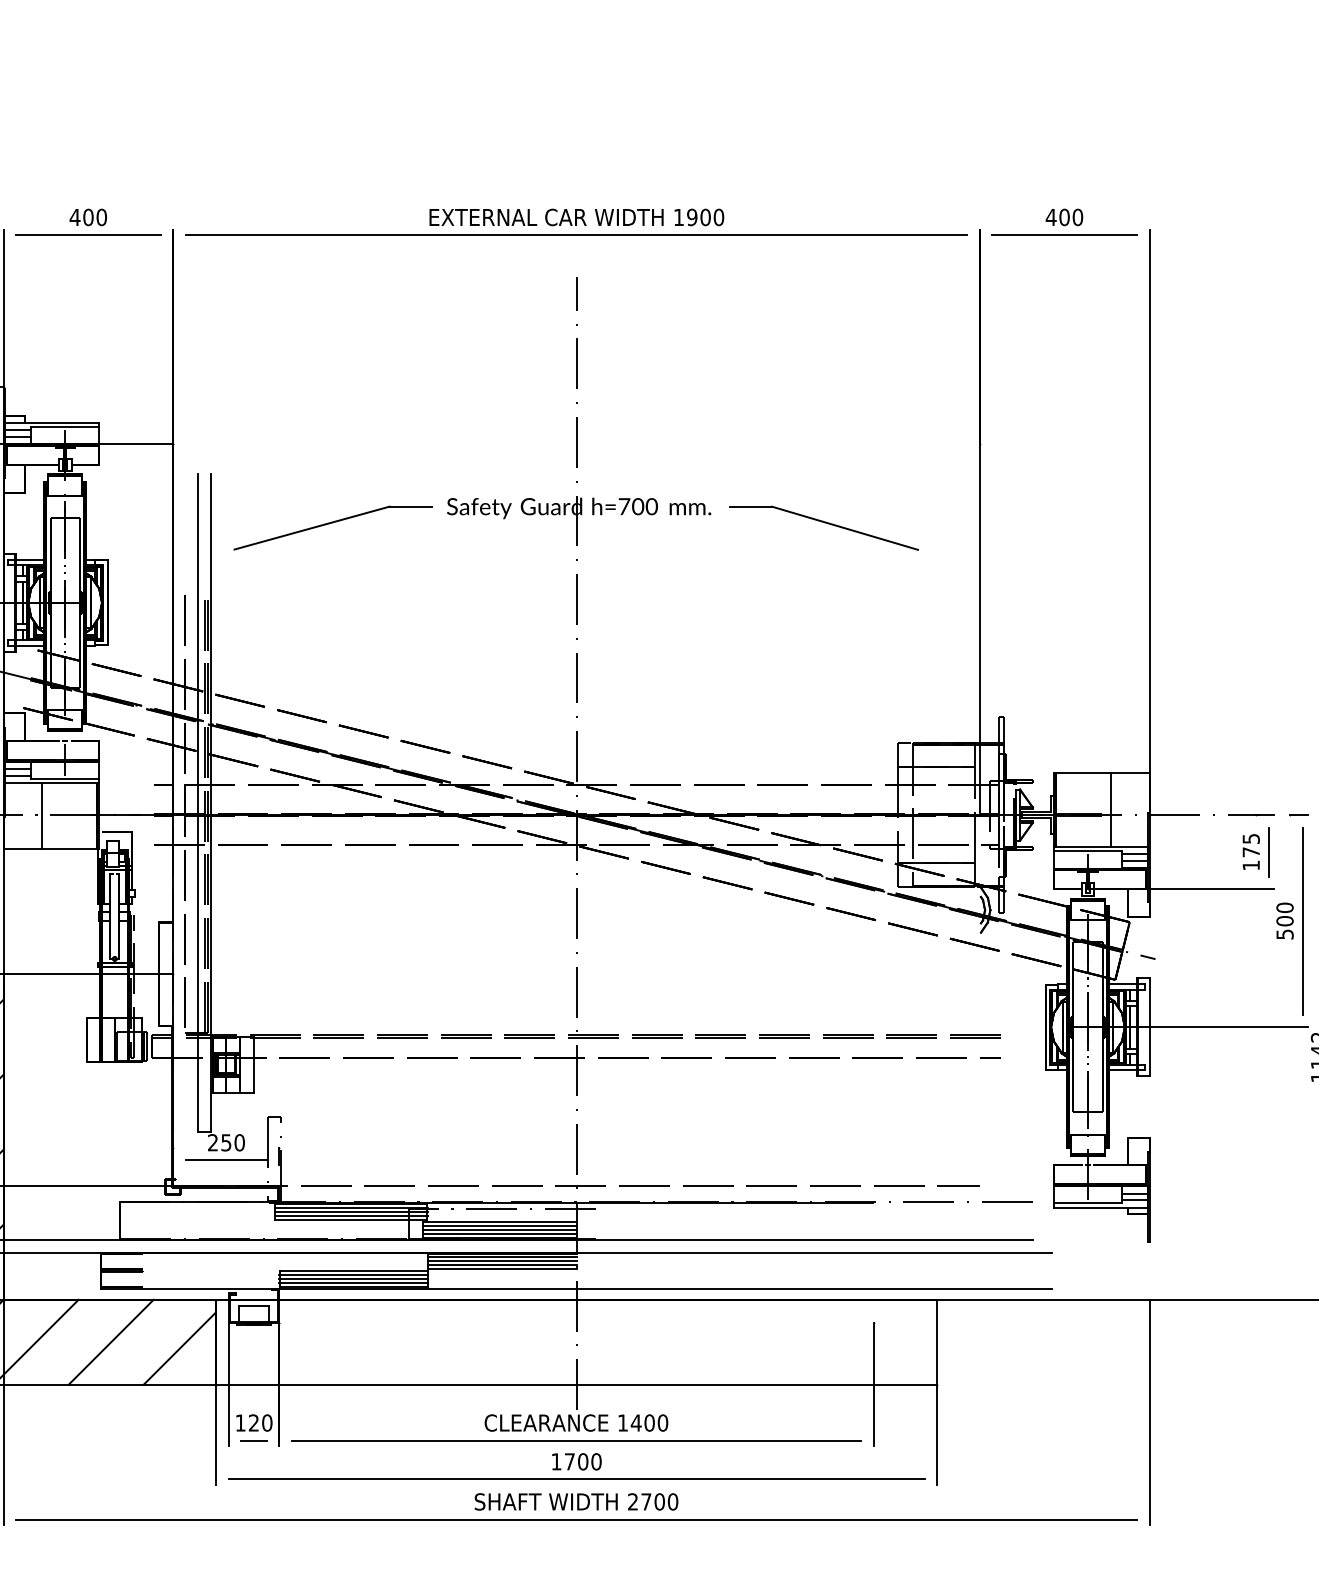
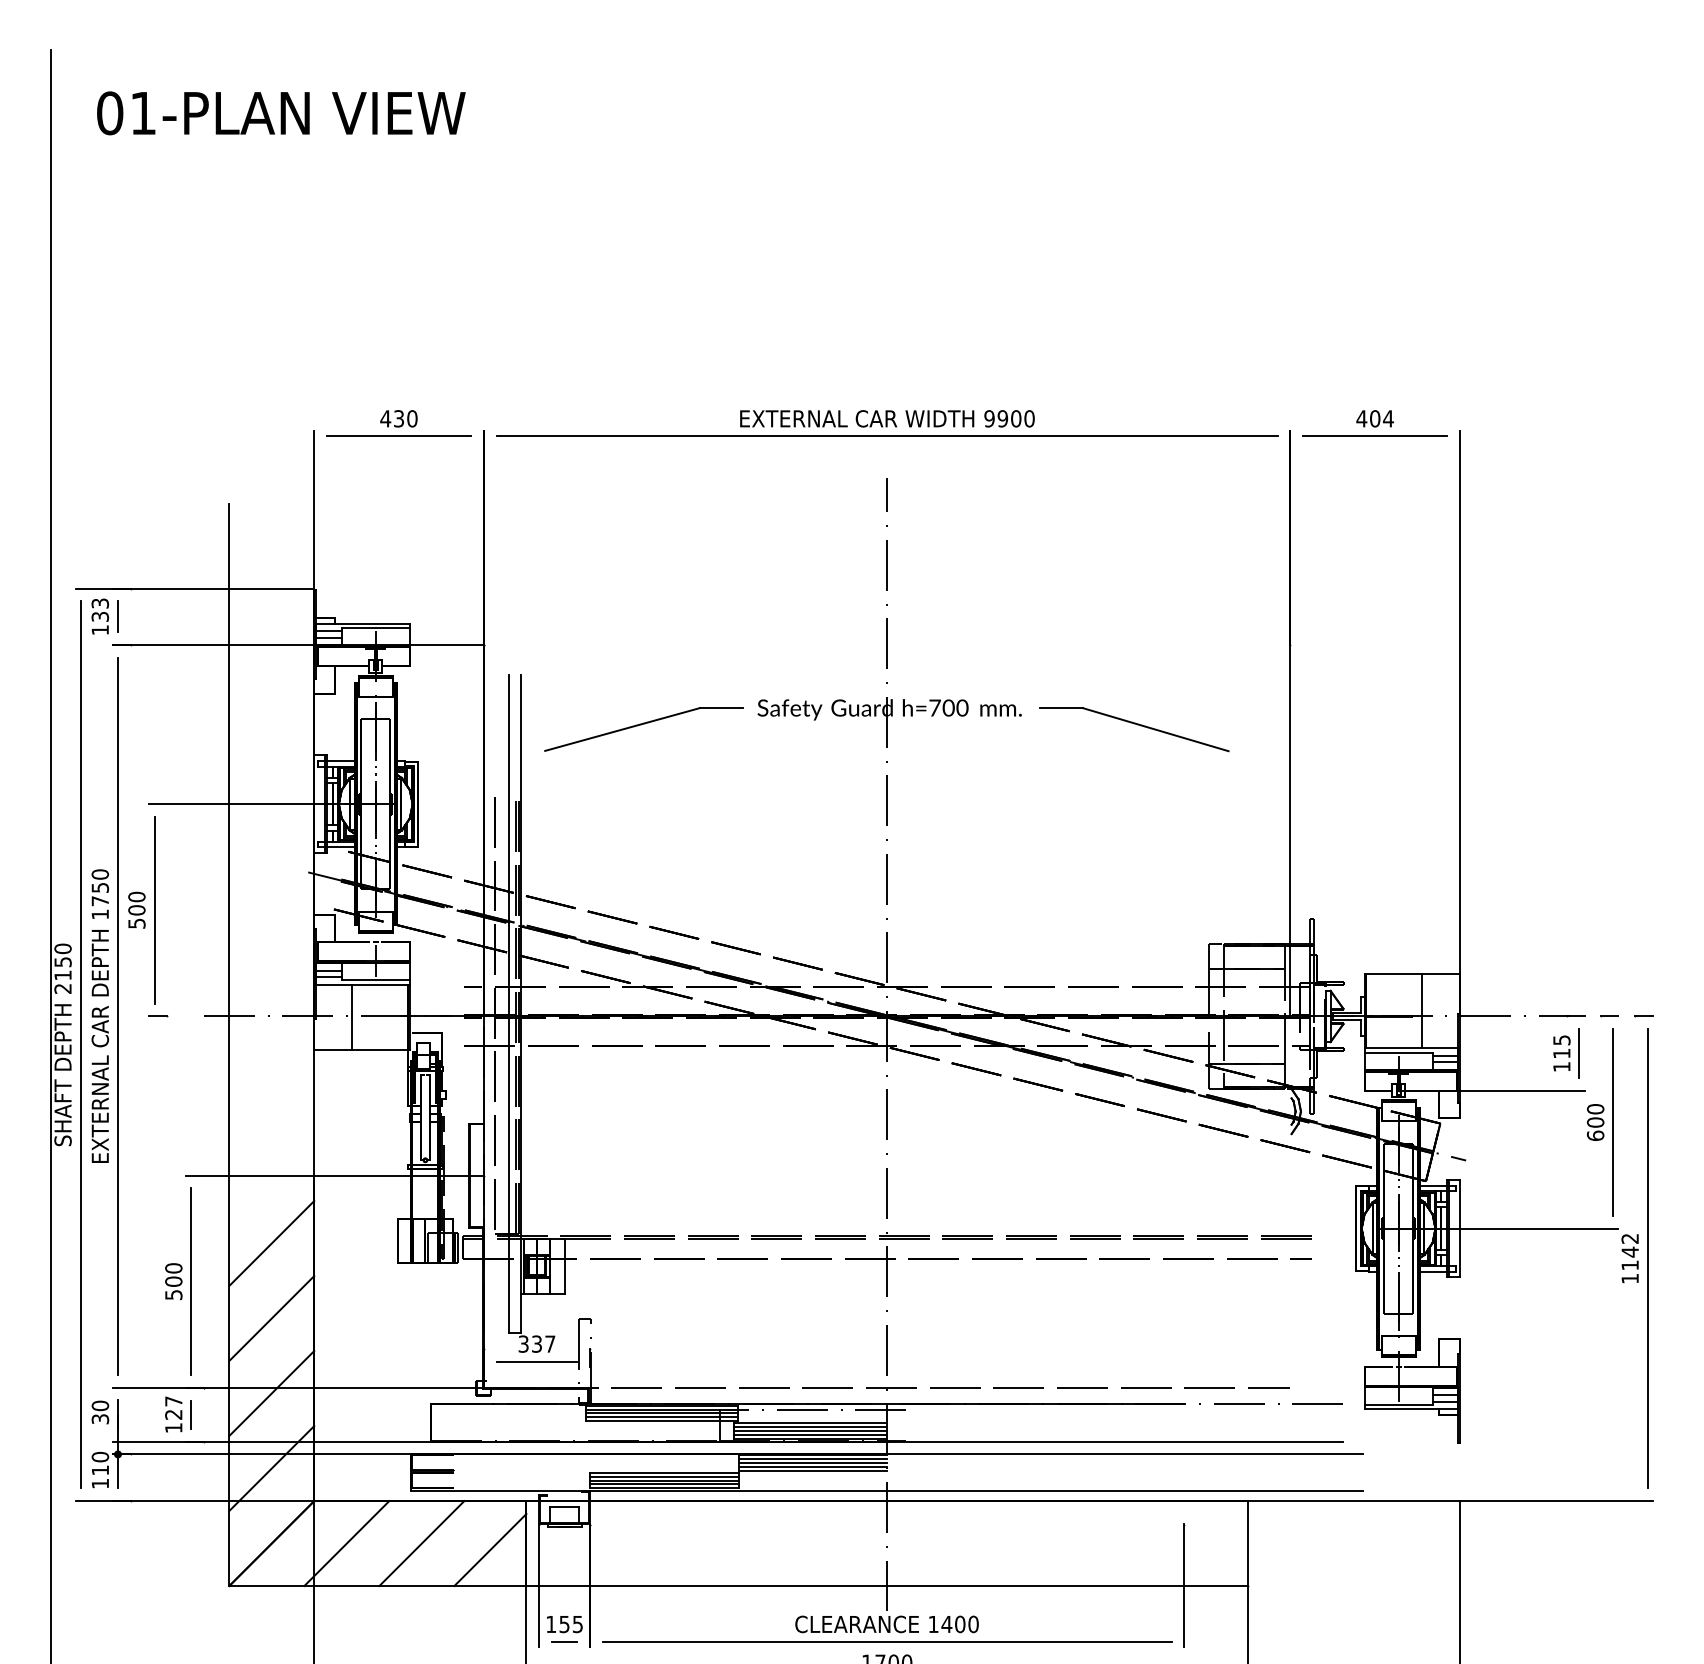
text: (87, 217) -> (398, 418), 400 -> 430
text: (678, 217) -> (989, 418), 1900 -> 9900
text: (1077, 217) -> (1388, 418), 400 -> 404
text: (1250, 852) -> (1561, 1053), 175 -> 115
text: (1284, 934) -> (1595, 1135), 500 -> 600
text: (225, 1142) -> (536, 1343), 250 -> 337
text: (260, 1423) -> (571, 1624), 120 -> 155

